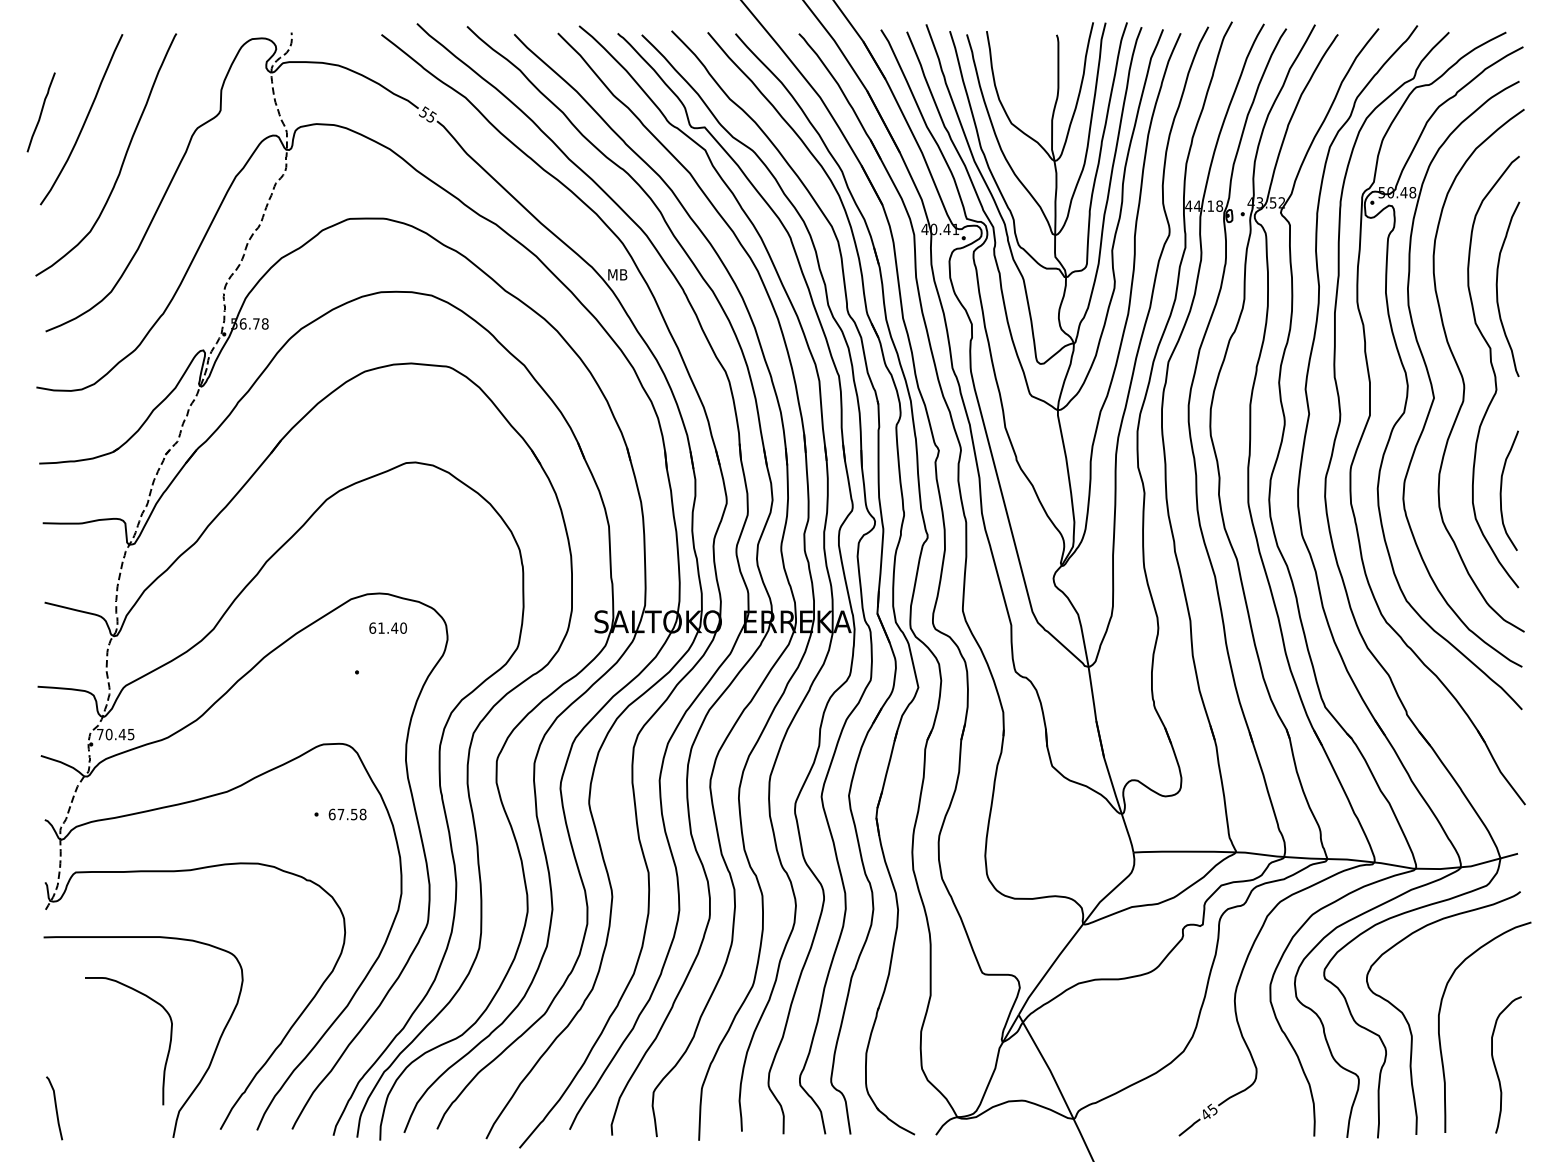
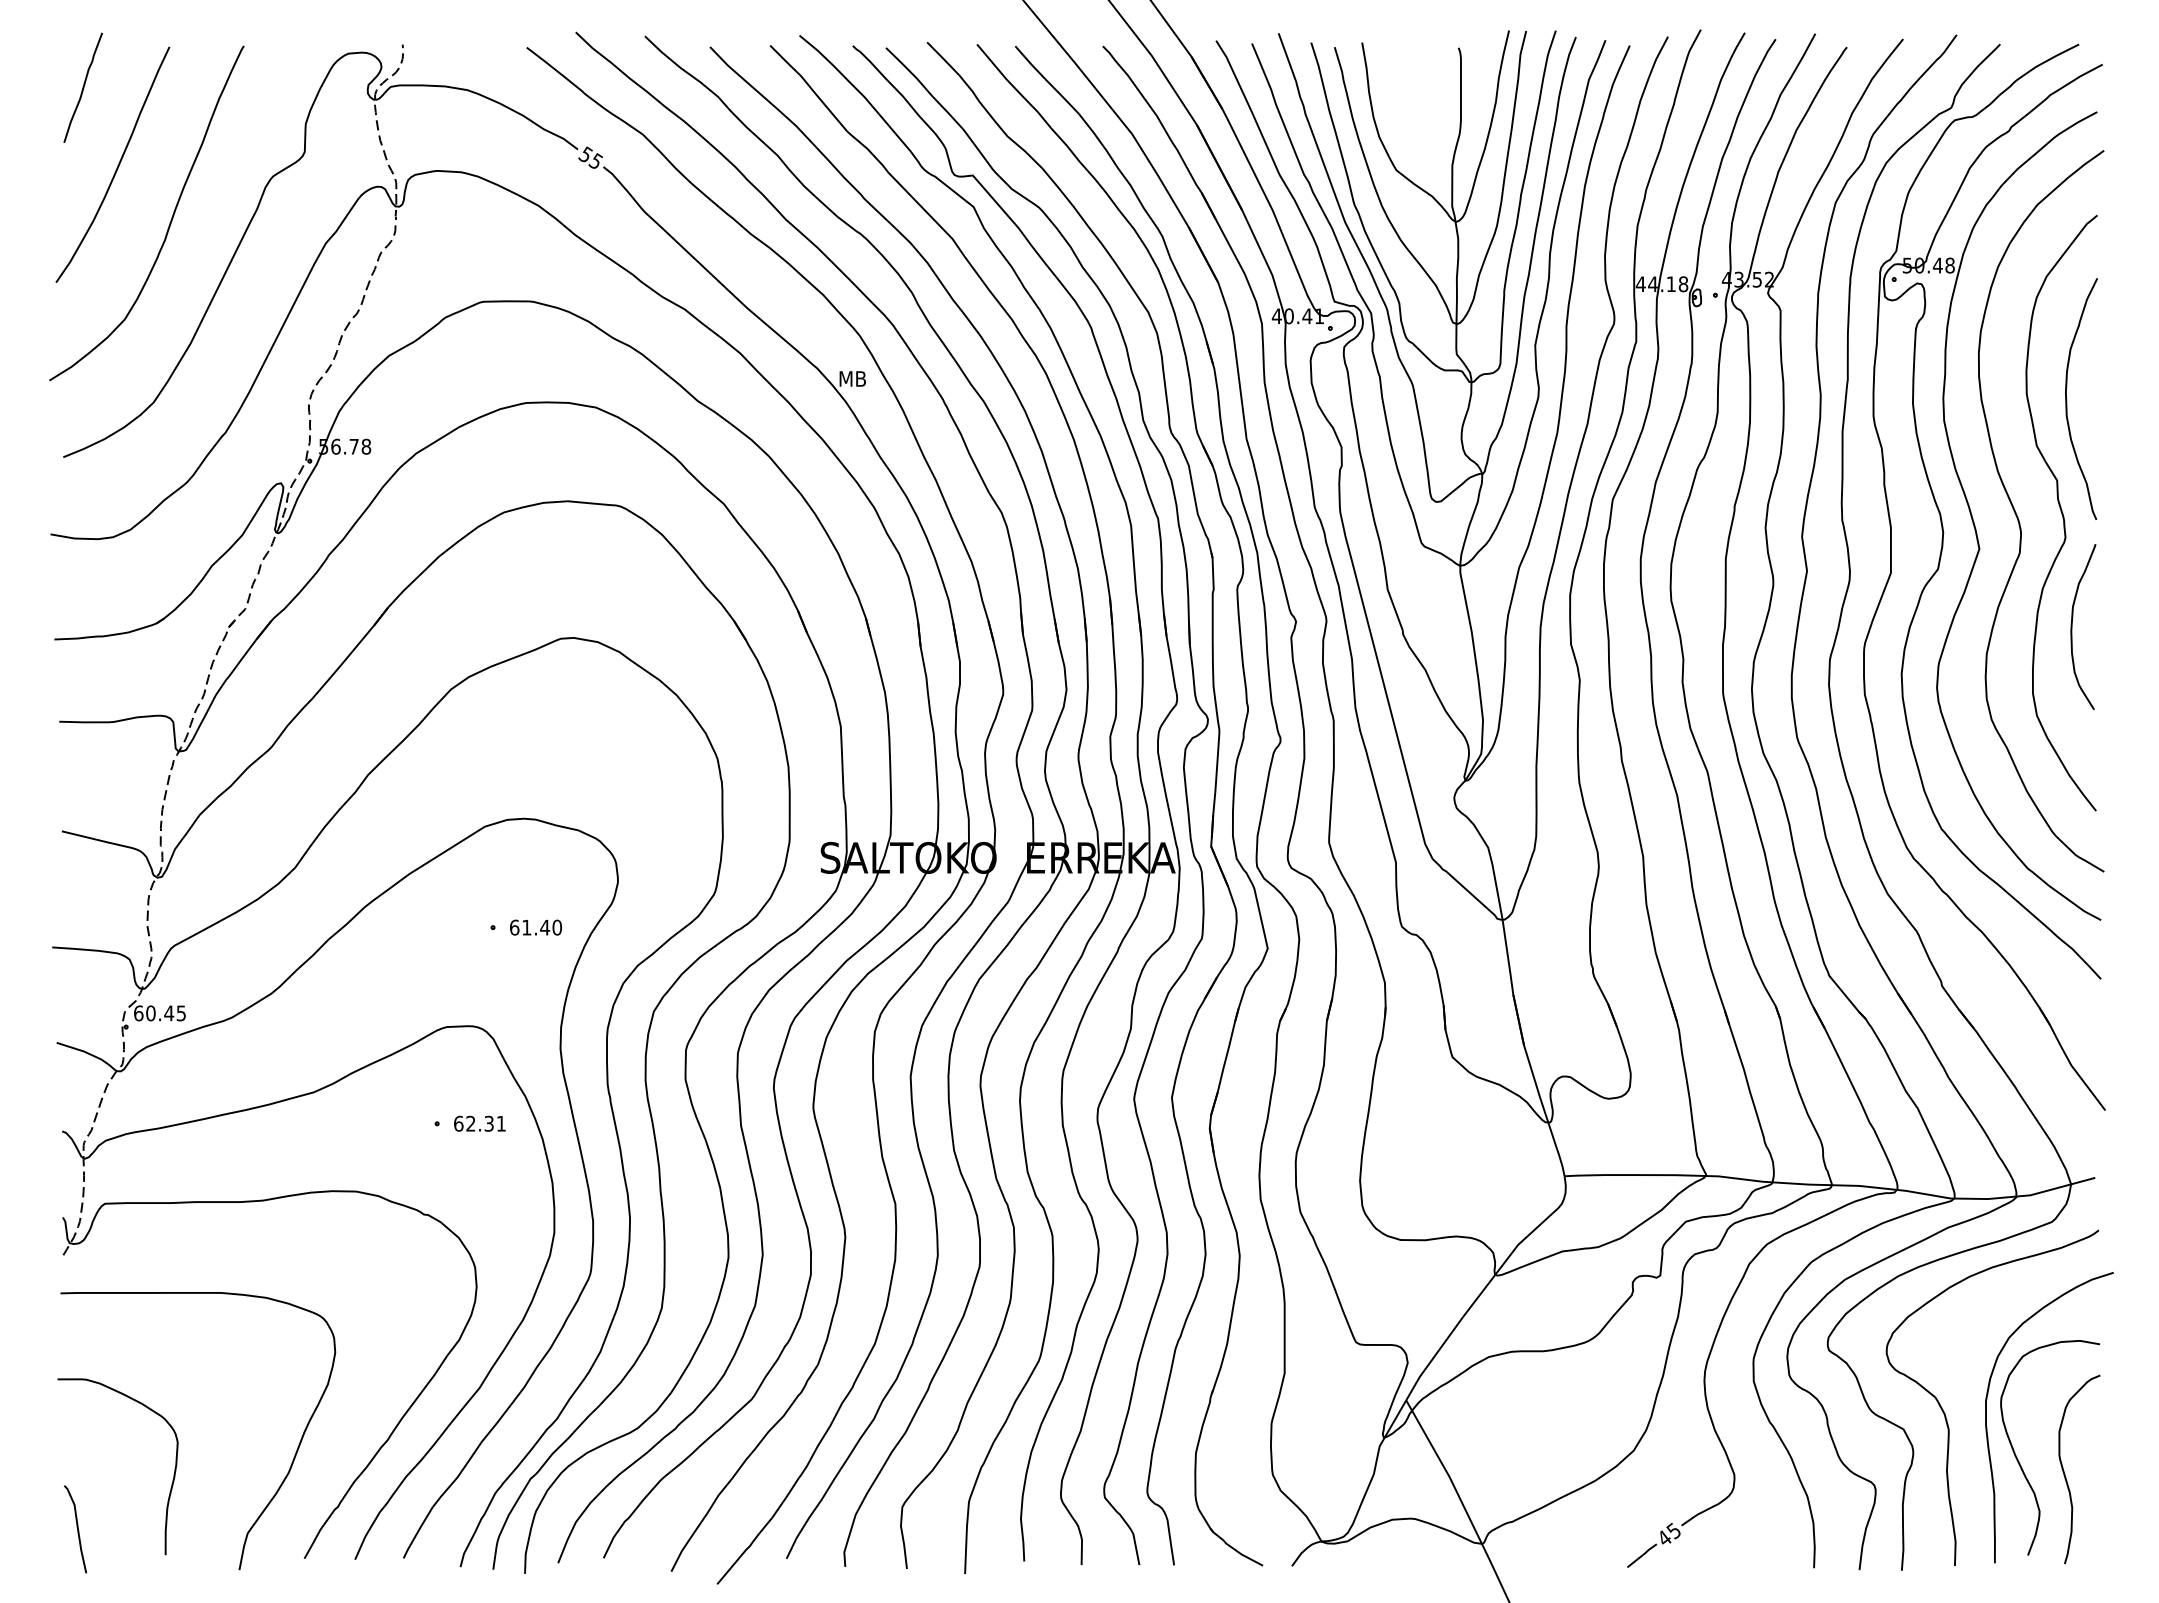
curve: (40, 112) -> (82, 87), moved
curve: (1501, 491) -> (2072, 627), moved
text: (388, 628) -> (536, 927), moved
text: (100, 734) -> (138, 1013), 70.45 -> 60.45
text: (352, 814) -> (486, 1123), 67.58 -> 62.31
curve: (168, 1050) -> (172, 1479), moved
curve: (1463, 1060) -> (2020, 1463), added

